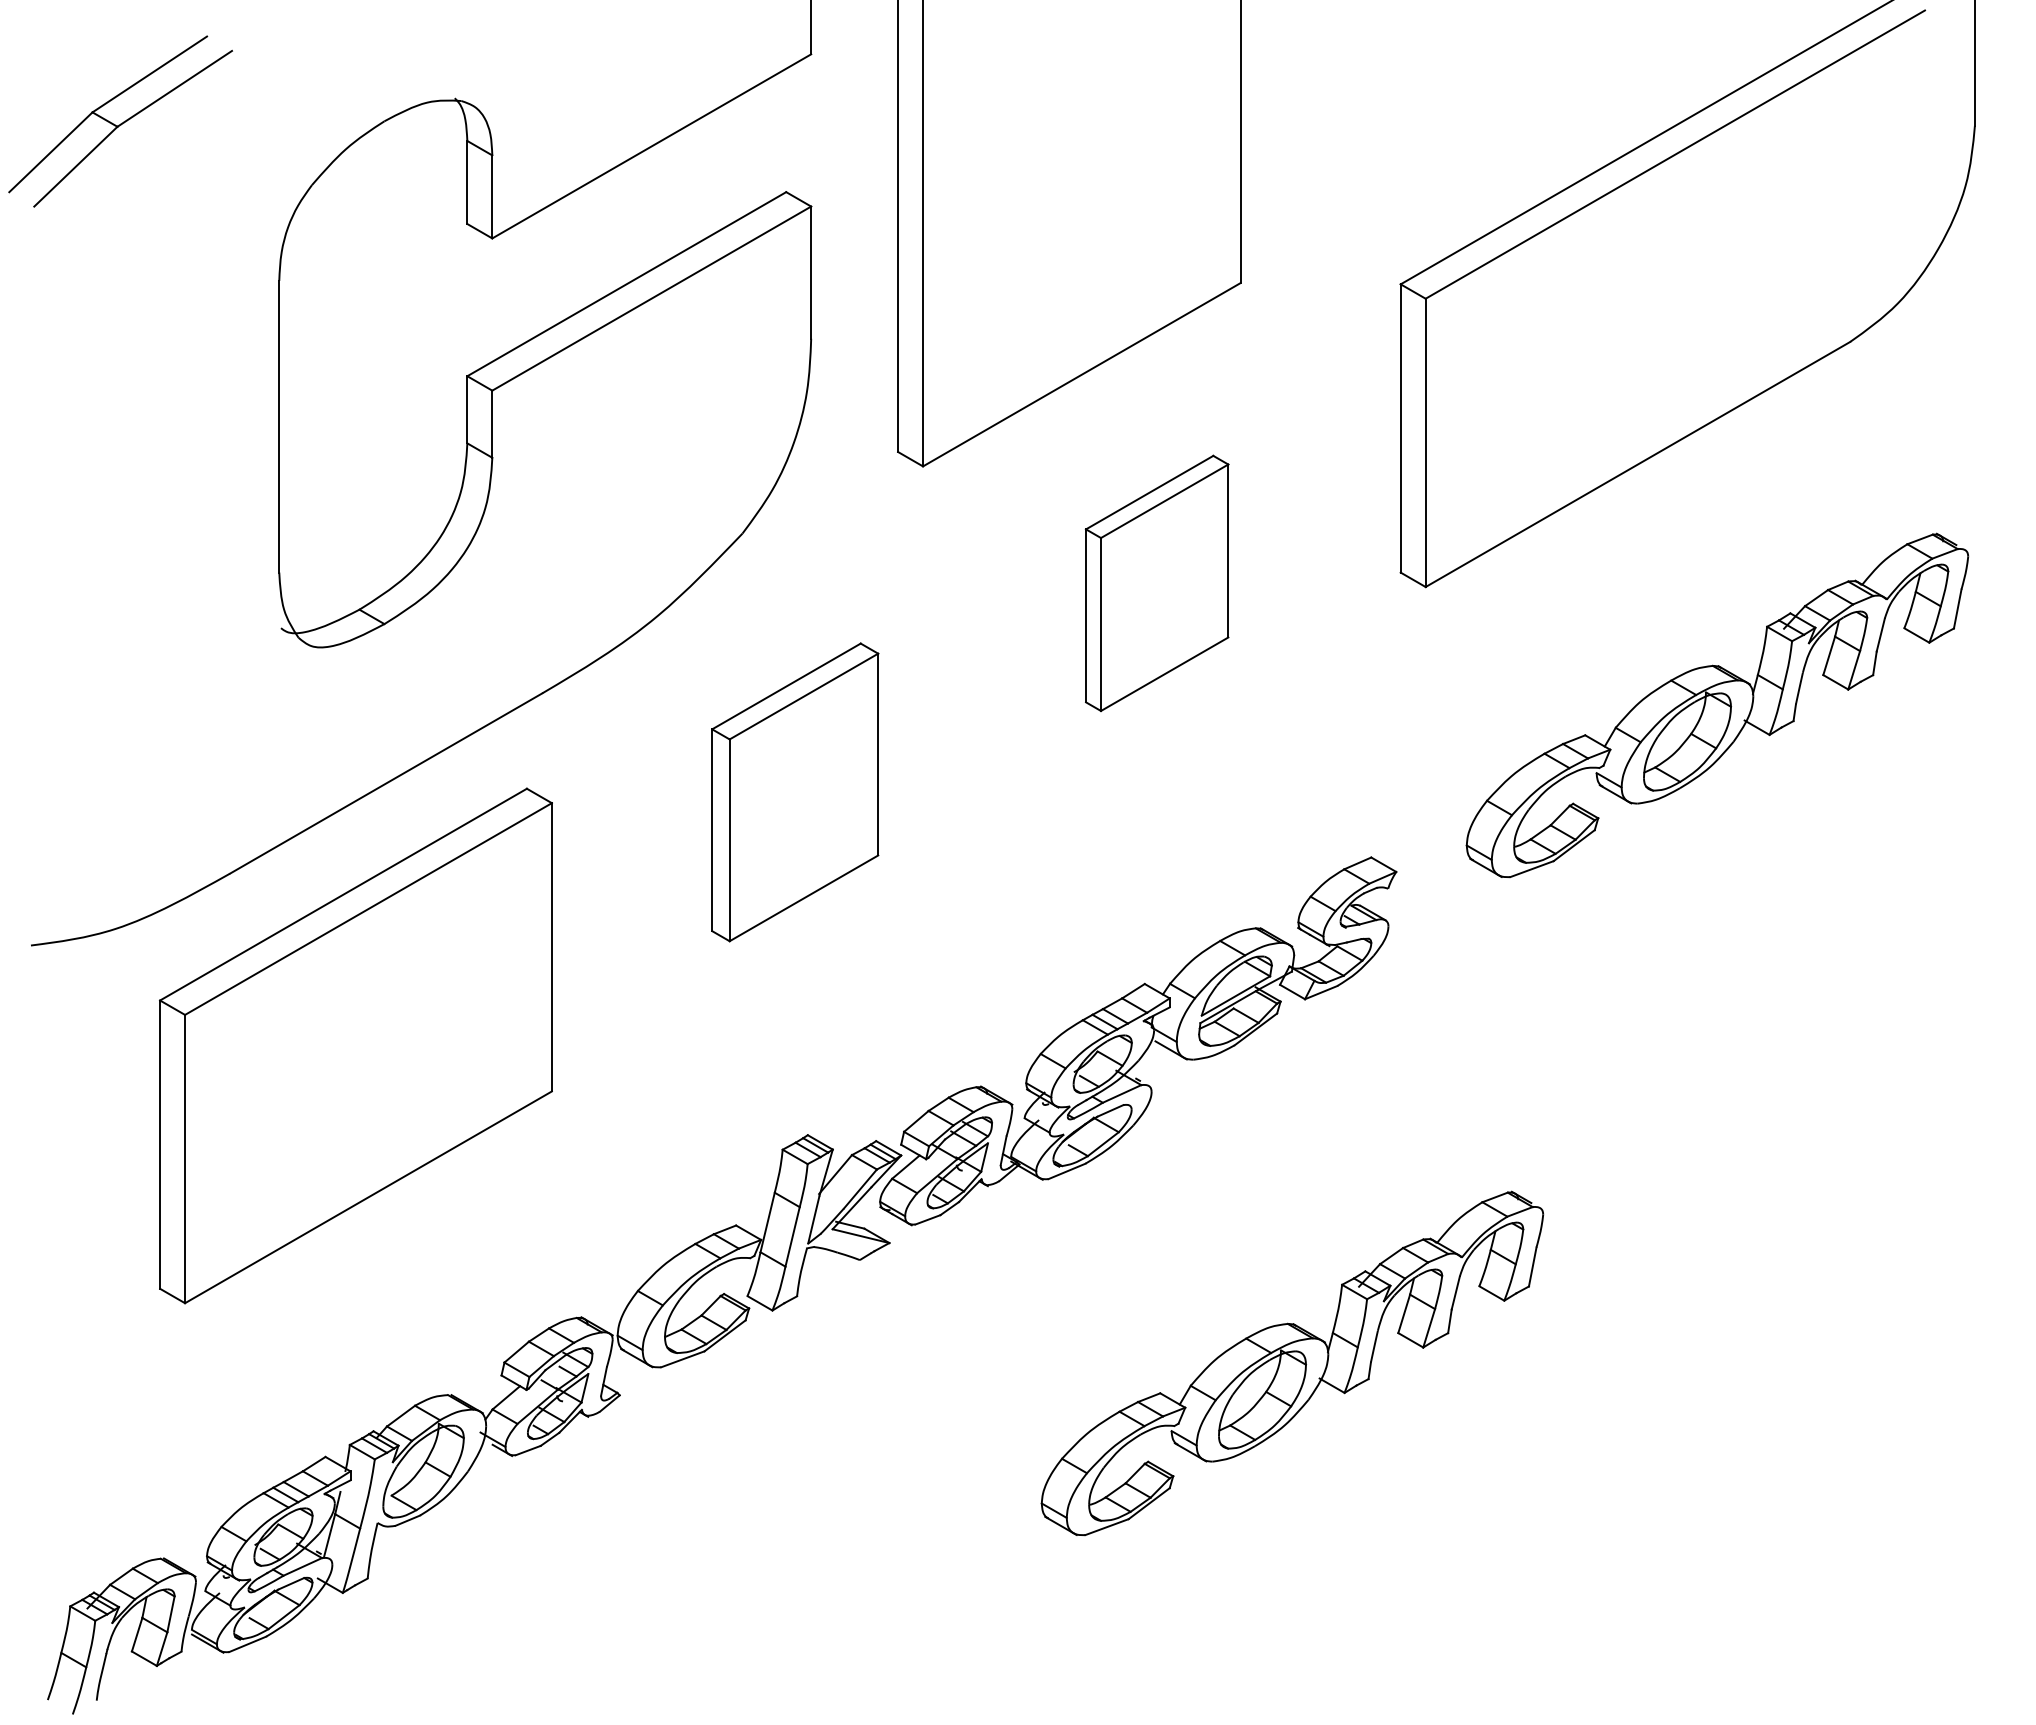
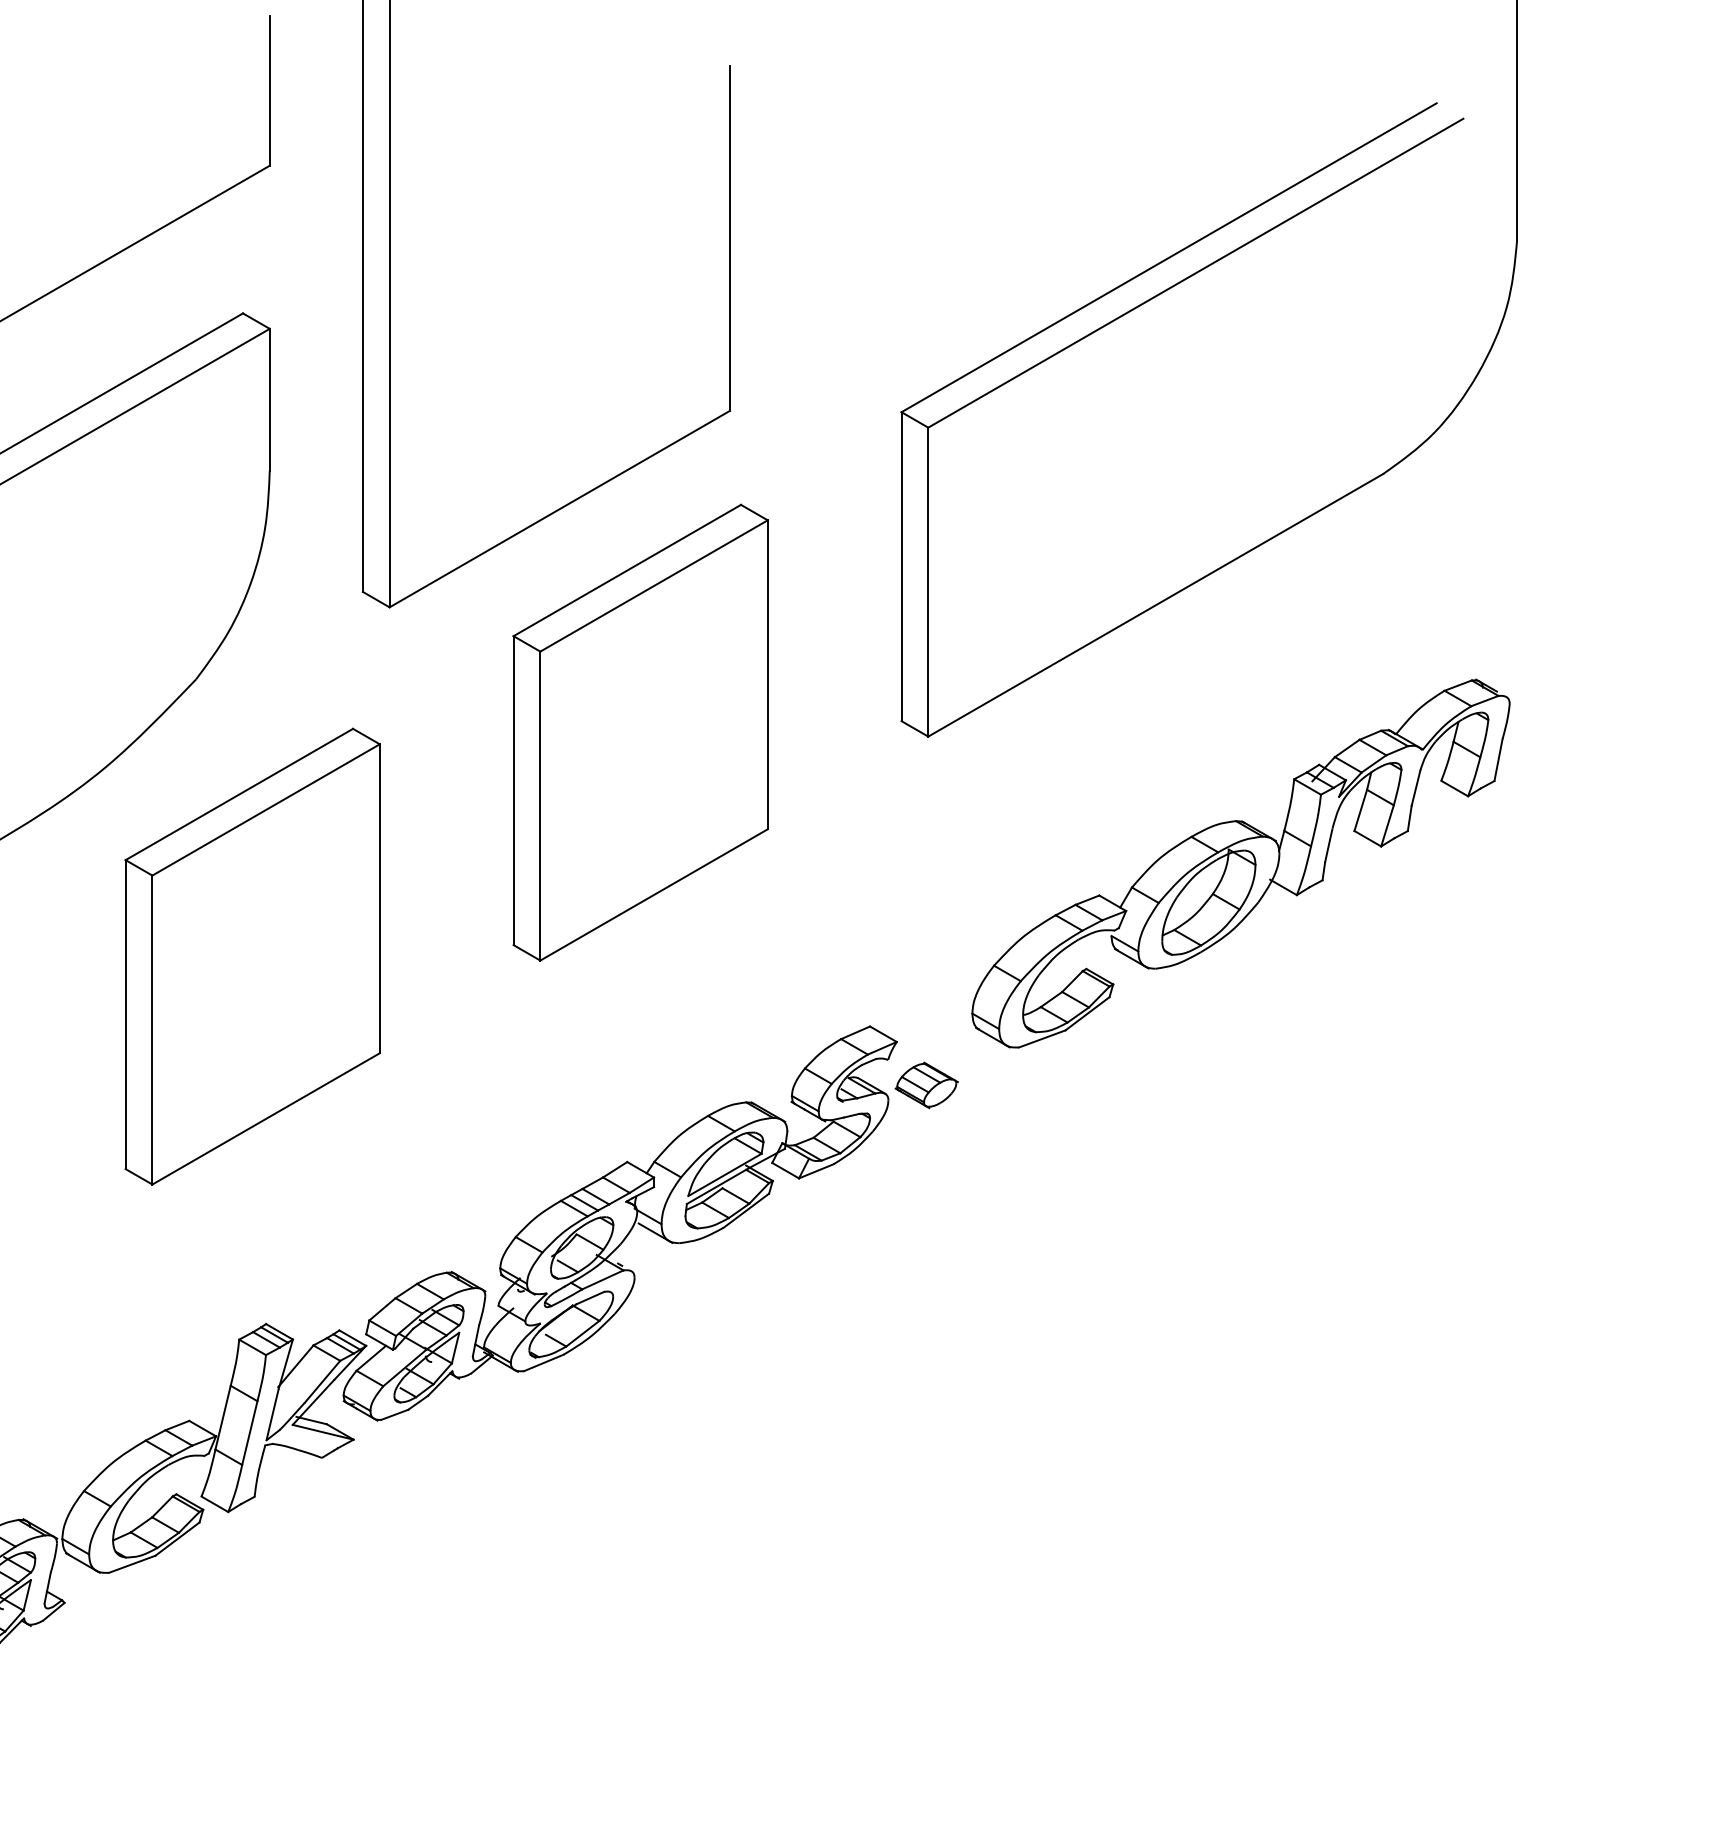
part: (1156, 583) -> (639, 732), size x1.67
part: (794, 792) -> (251, 956), size x1.43
part: (1424, 912) -> (927, 1085), added
part: (1292, 1363) -> (785, 1568), removed

